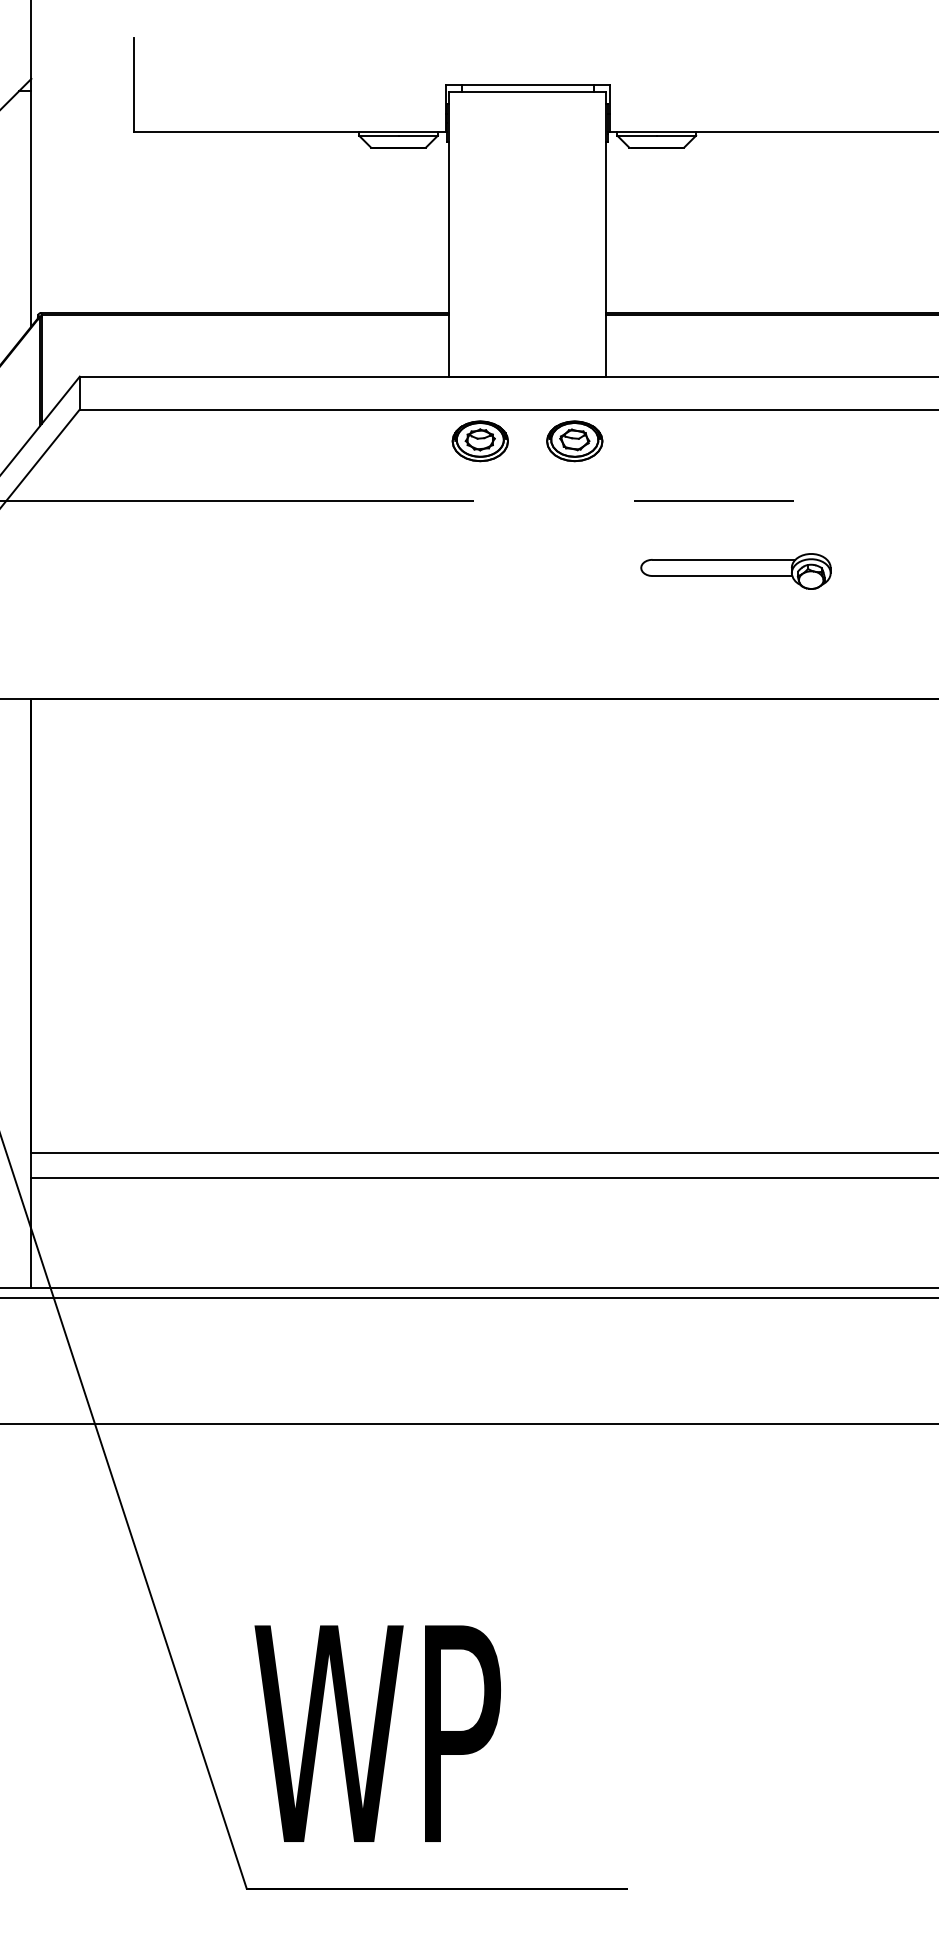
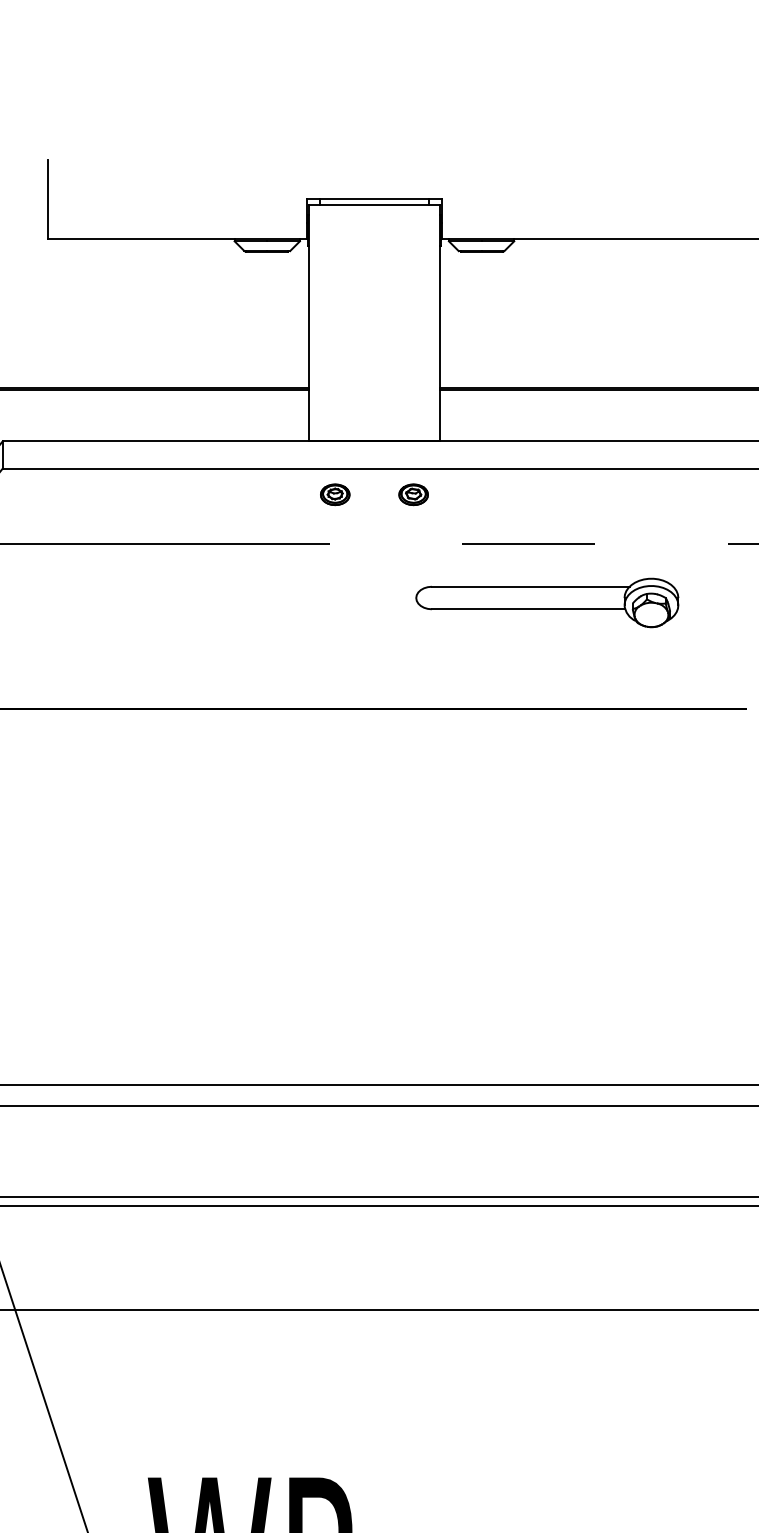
part: (480, 440) -> (335, 494), size x0.62
part: (574, 440) -> (413, 494), size x0.62
part: (735, 571) -> (546, 602), size x1.67

